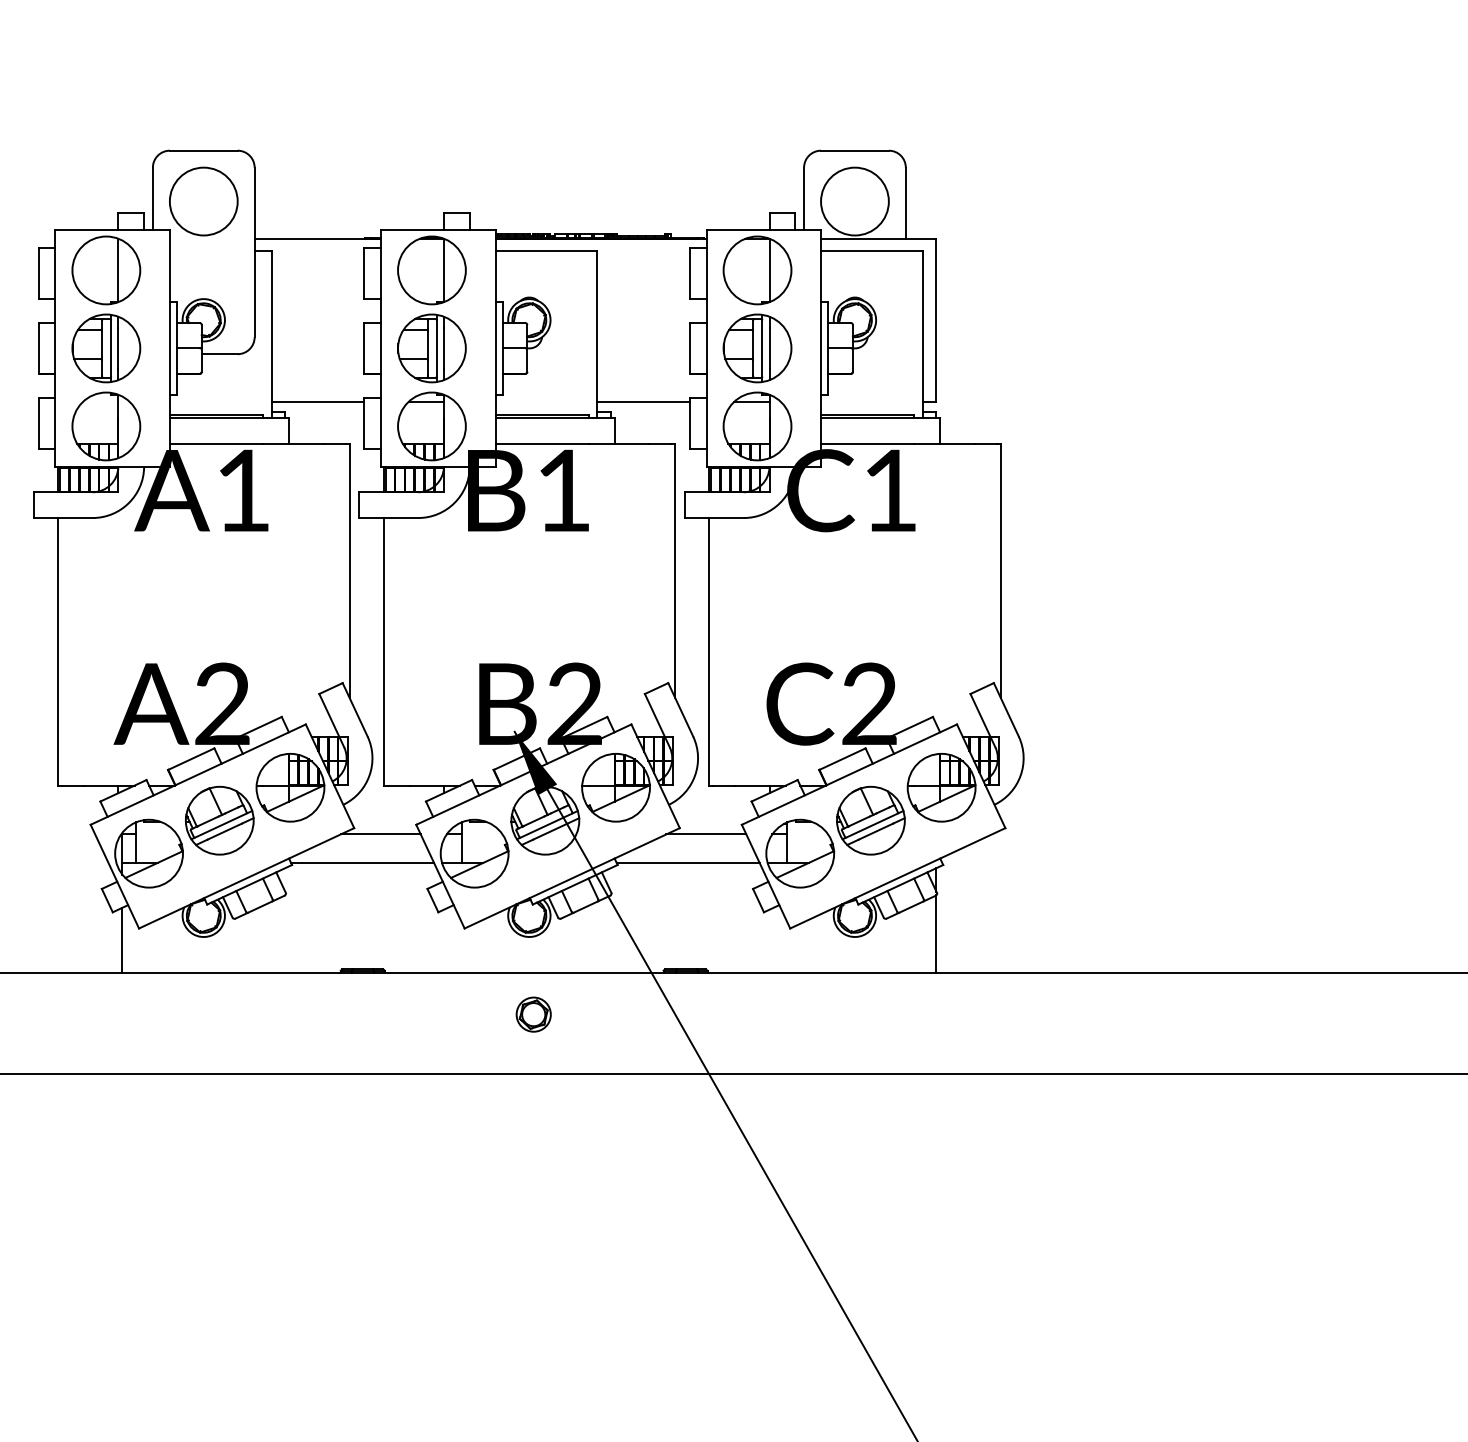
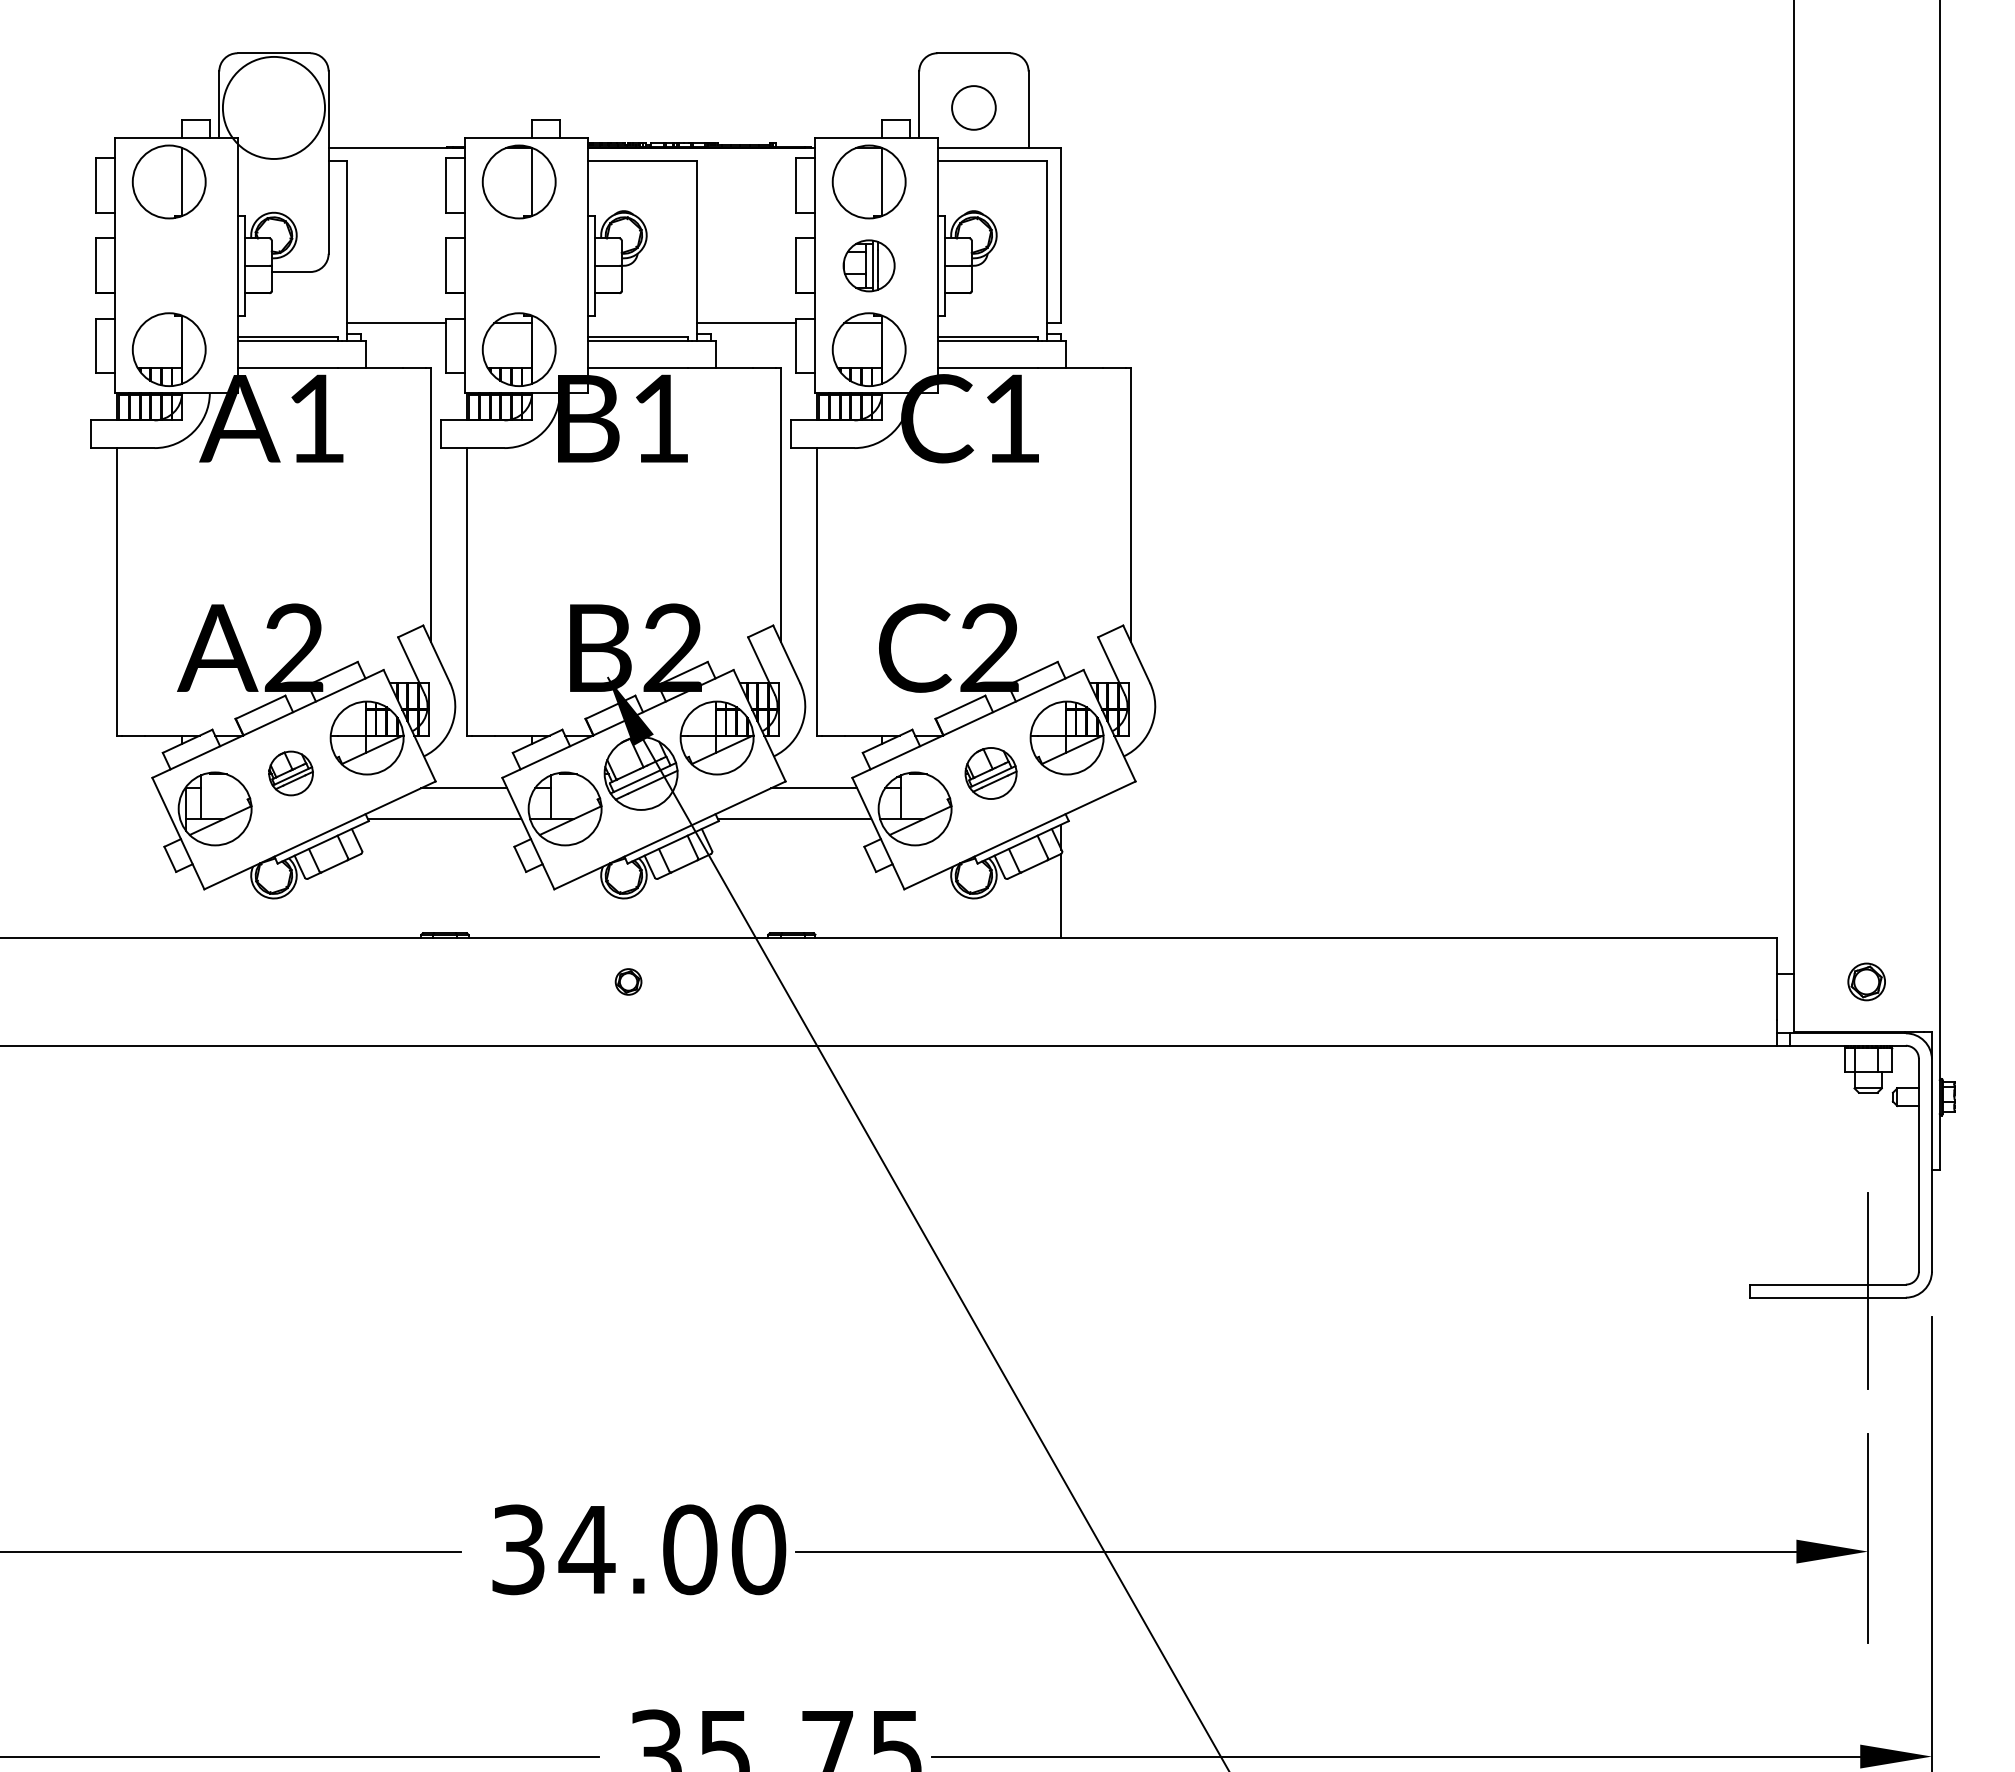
circle: (203, 201) -> (273, 107), size x1.4
circle: (854, 201) -> (973, 107), size x0.6
part: (105, 348) -> (168, 265), removed
part: (431, 348) -> (518, 265), removed
part: (756, 348) -> (868, 265), size x0.7
part: (219, 820) -> (290, 773), size x0.6
part: (870, 820) -> (990, 773), size x0.7
line: (122, 940) -> (186, 902), removed
part: (533, 1014) -> (628, 981), size x0.7

